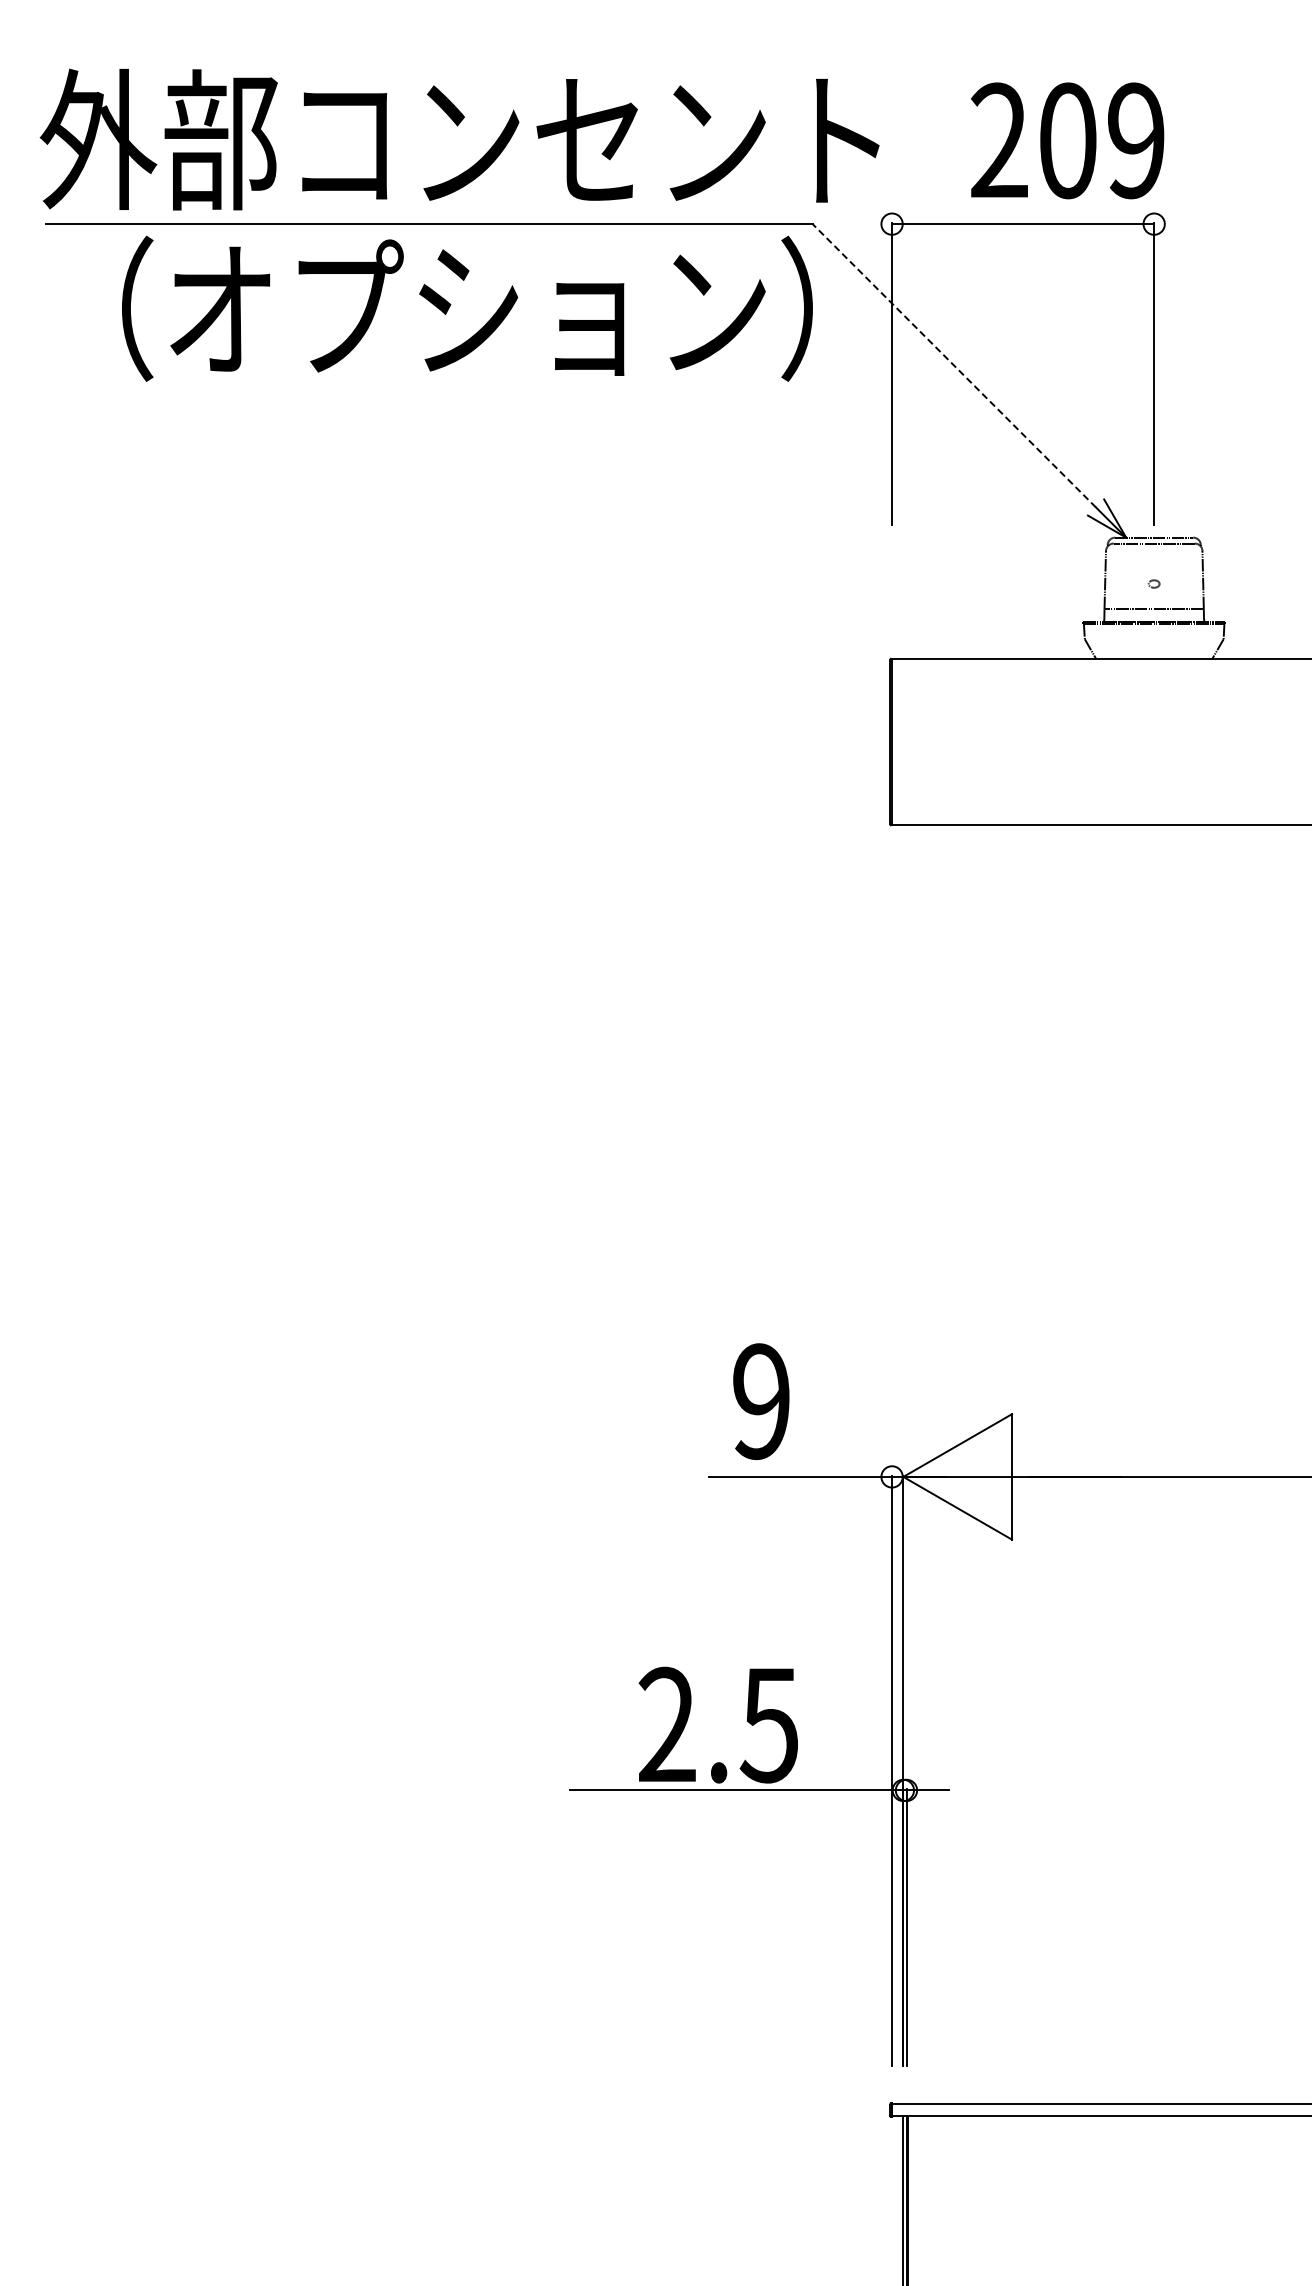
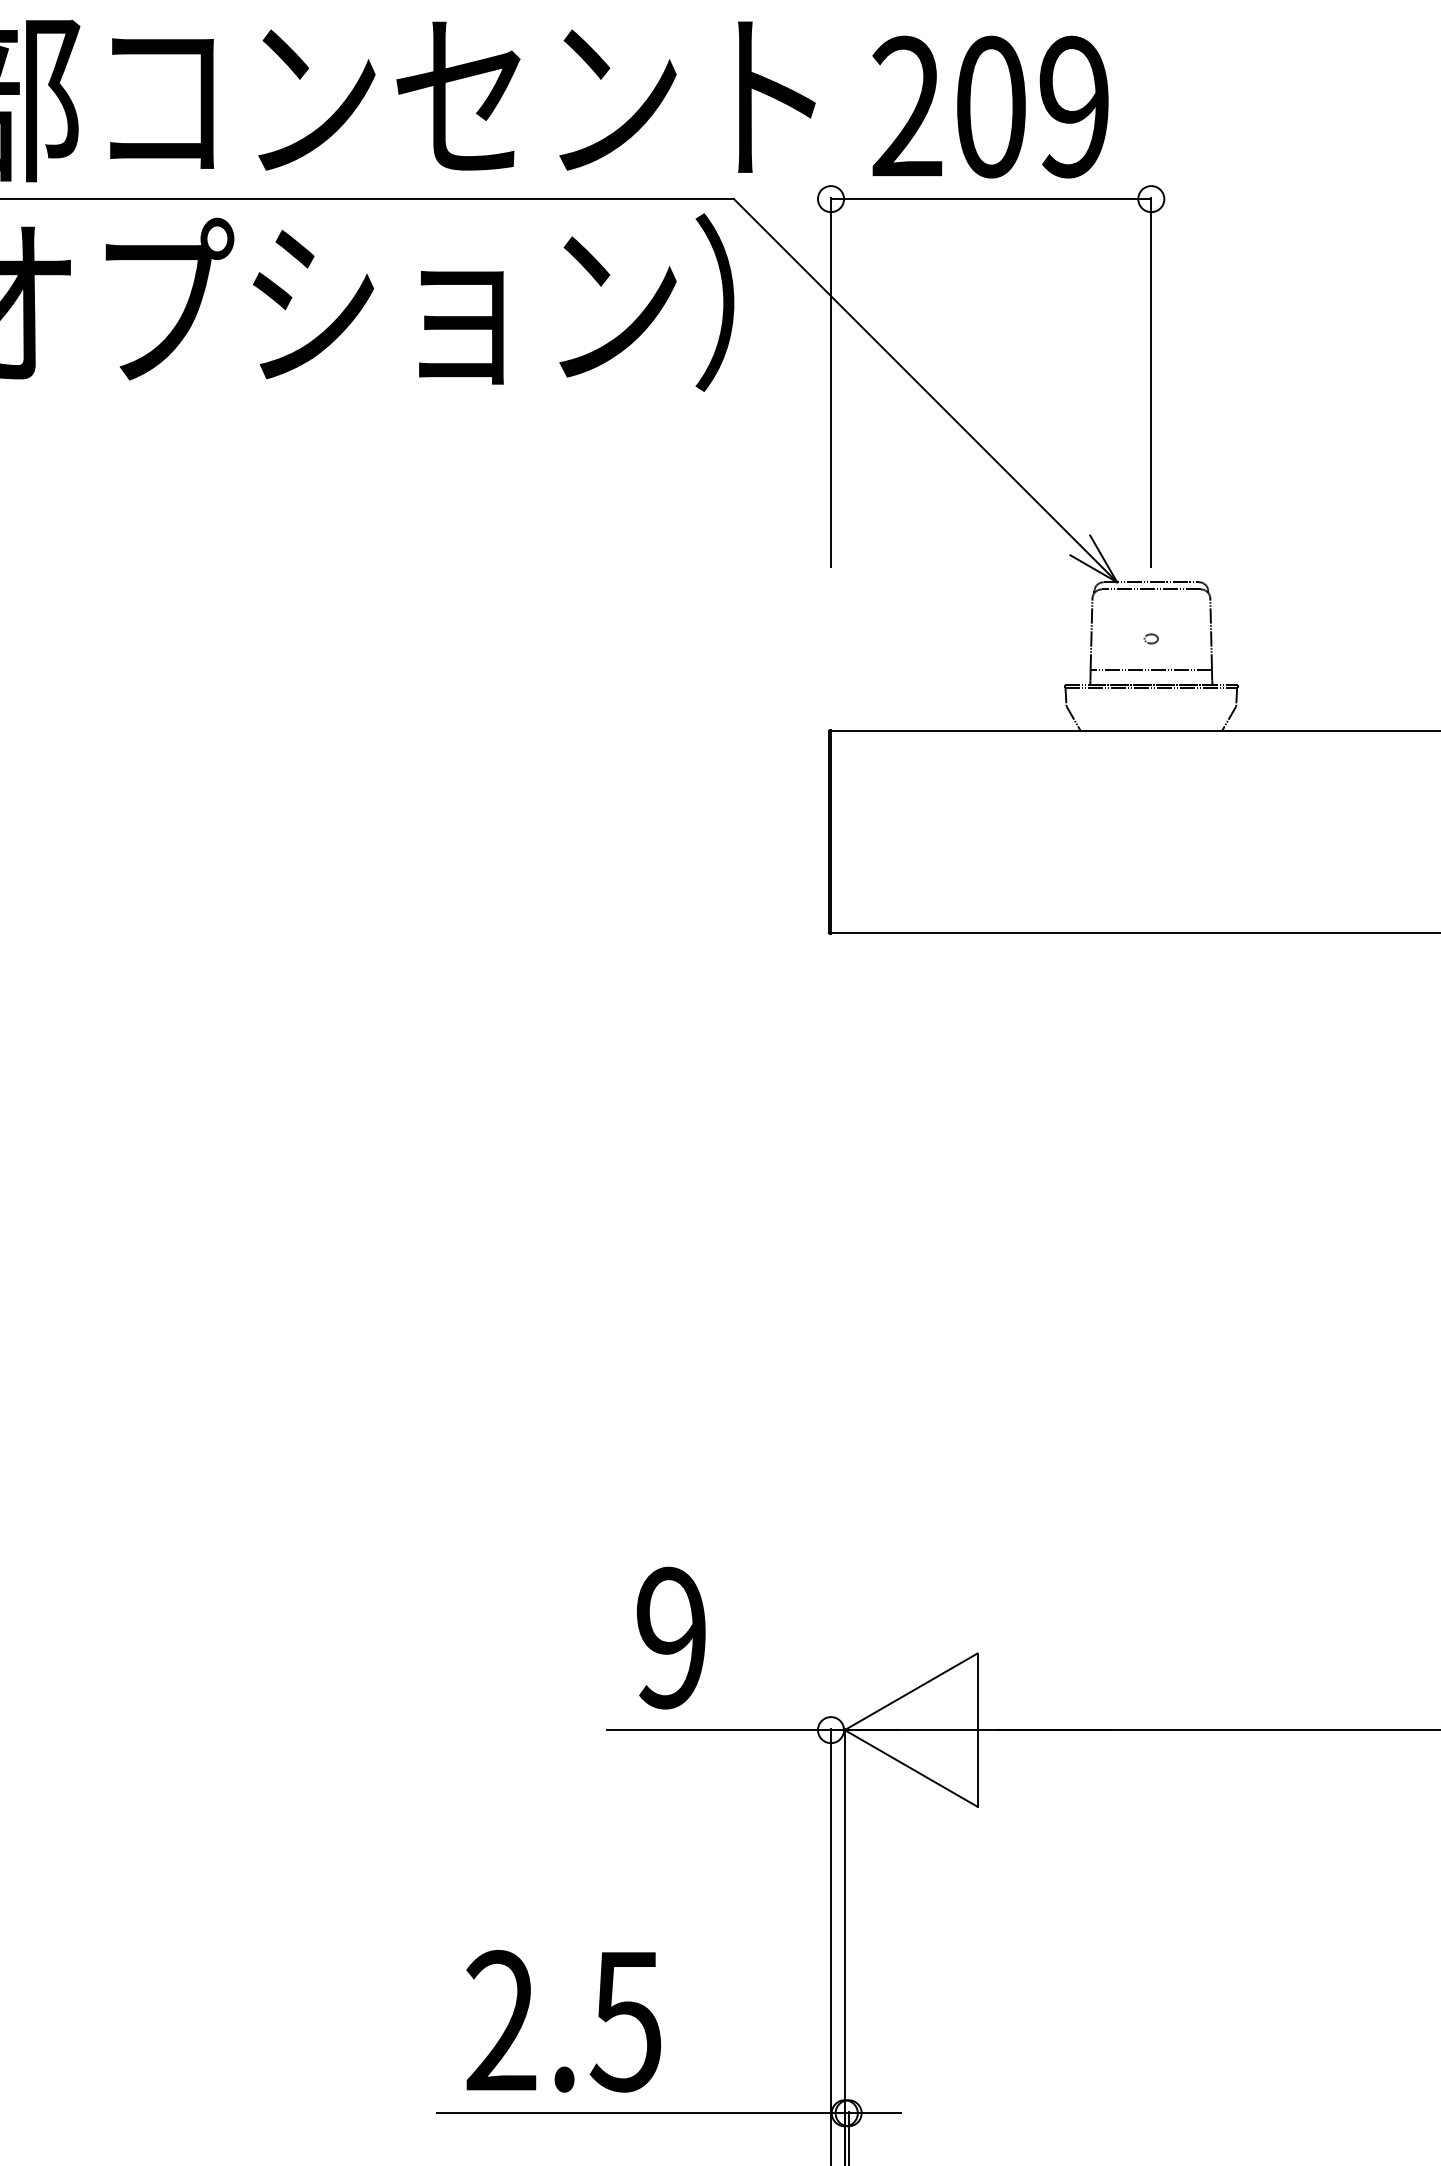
text: (1067, 140) -> (990, 106), moved
line: (954, 365) -> (907, 371), dashed -> solid
text: (717, 1724) -> (562, 2020), moved

